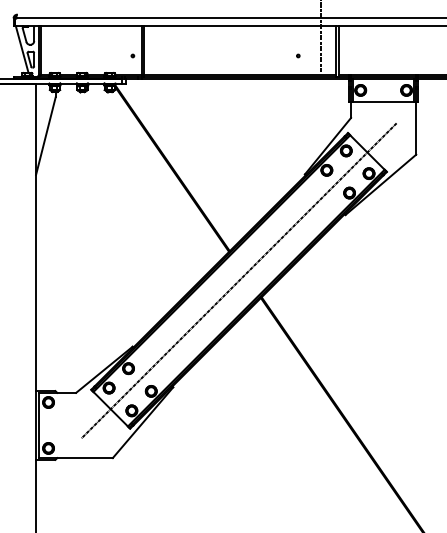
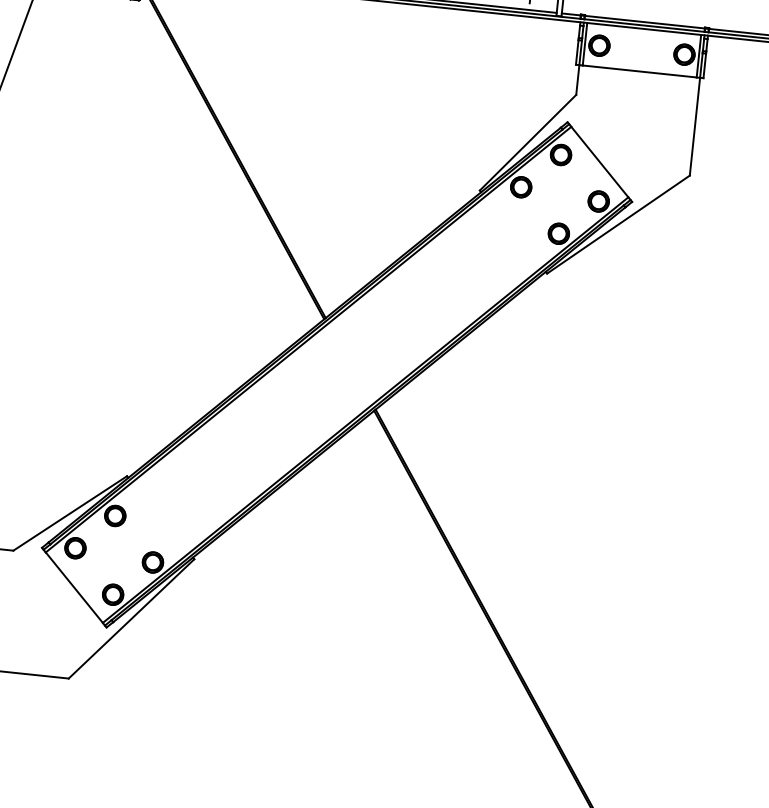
line: (238, 280) -> (336, 374), removed

